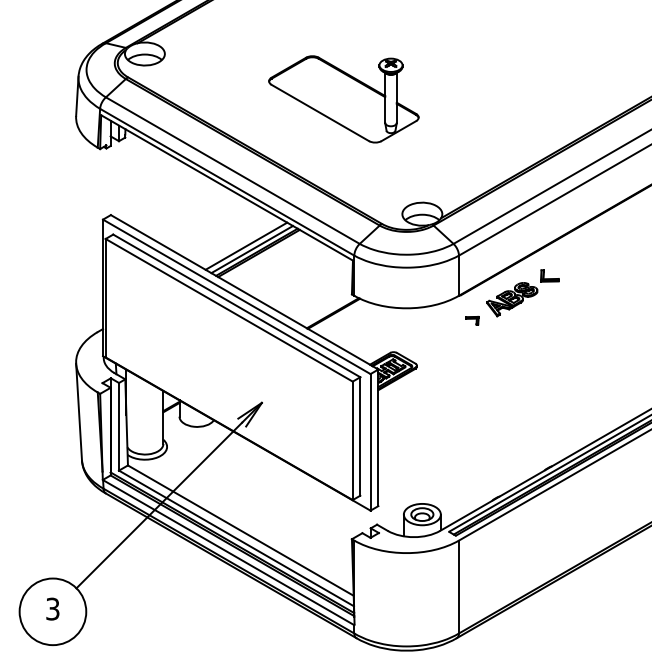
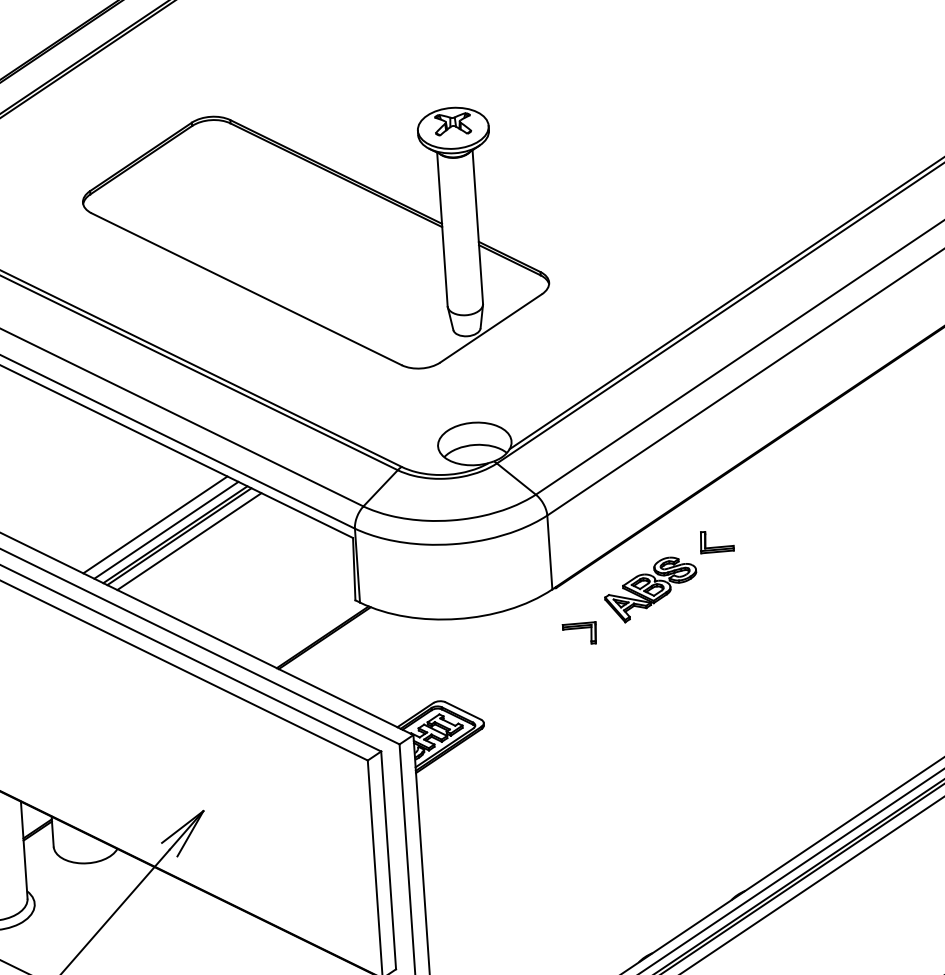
part: (343, 99) -> (315, 242), size x1.67
line: (264, 256) -> (189, 541), added
part: (472, 320) -> (580, 633), size x1.43

